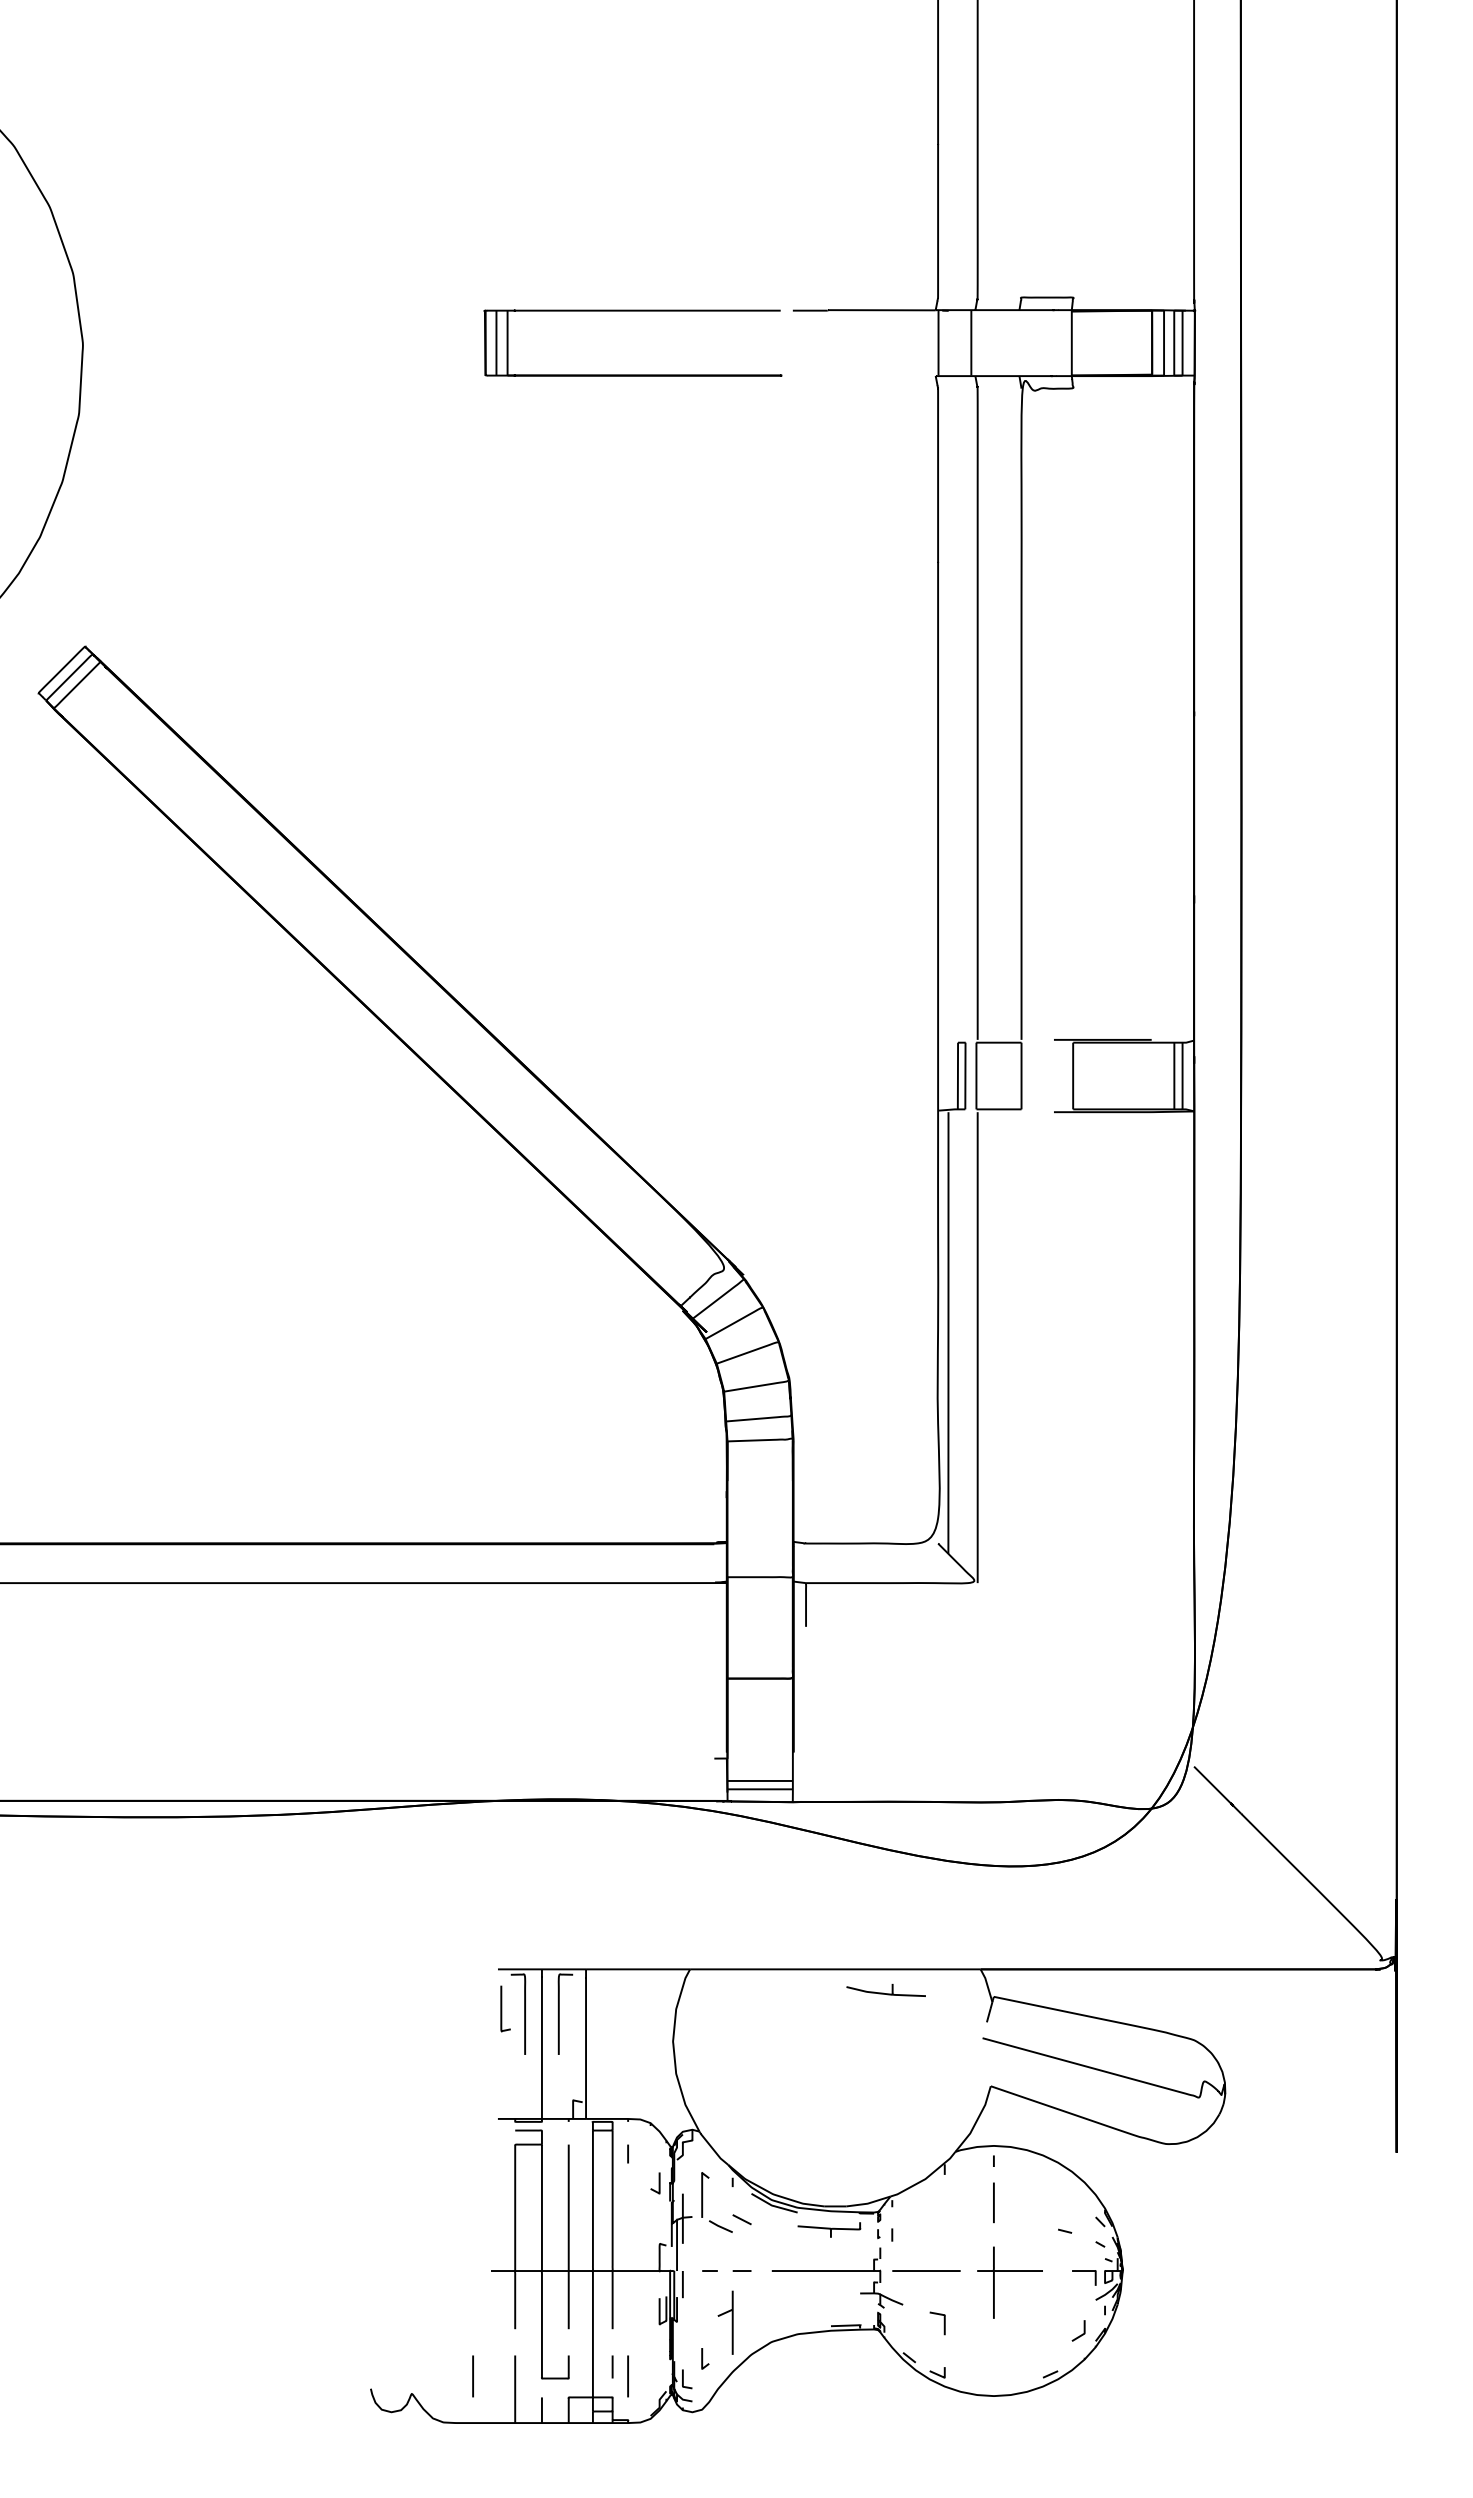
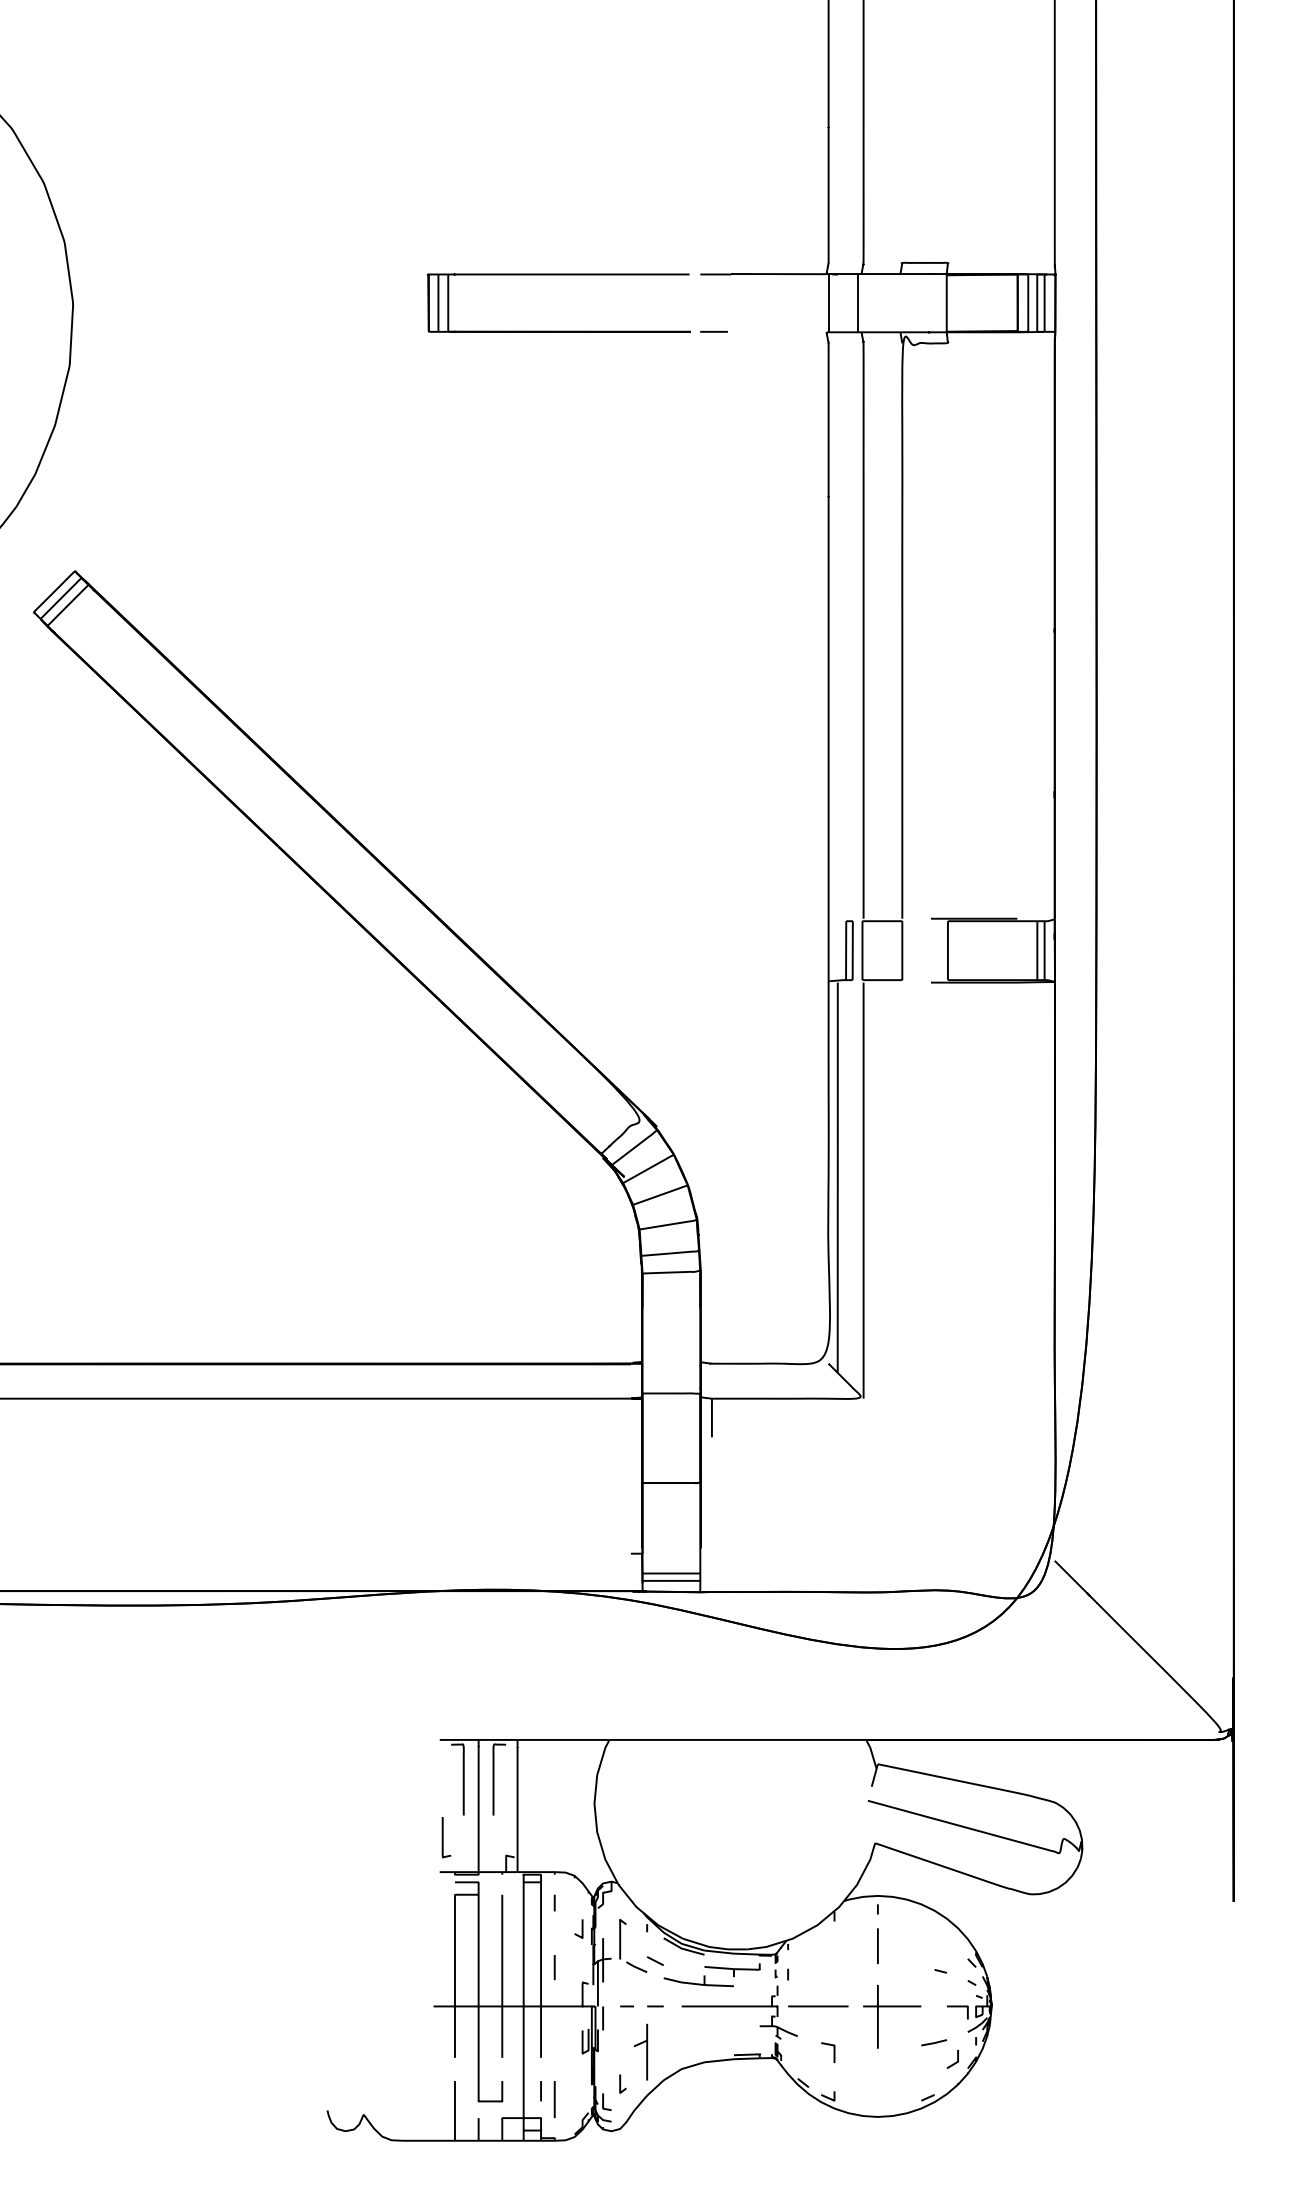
line: (808, 375) -> (714, 331), added
part: (885, 1990) -> (698, 1981), moved
curve: (502, 2008) -> (443, 1837), moved
line: (627, 2226) -> (554, 1967), added
line: (1057, 2311) -> (934, 2042), added
line: (472, 2376) -> (417, 2099), removed

